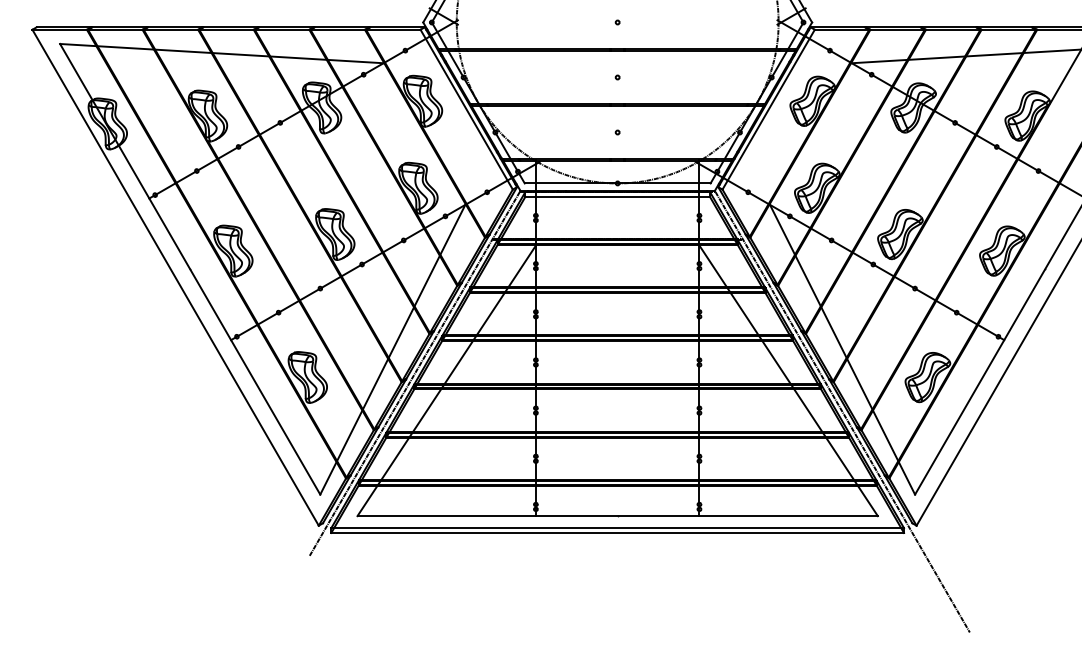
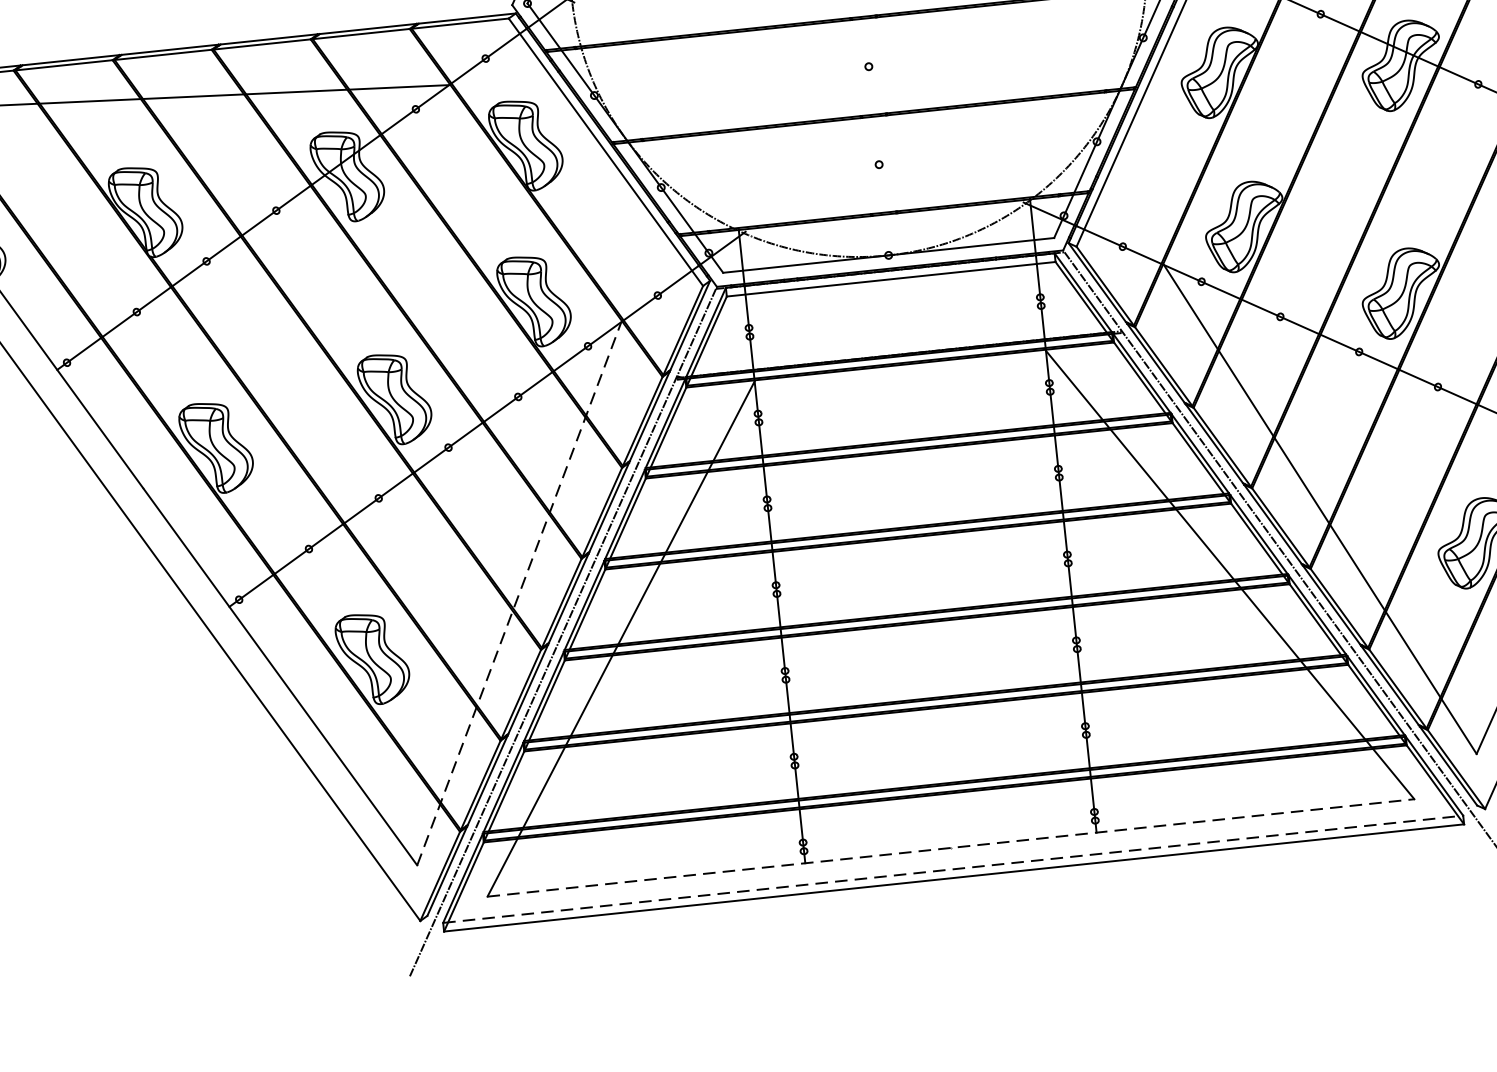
line: (393, 349) -> (520, 593), solid -> dashed
line: (618, 516) -> (952, 848), solid -> dashed
line: (618, 528) -> (954, 869), solid -> dashed

